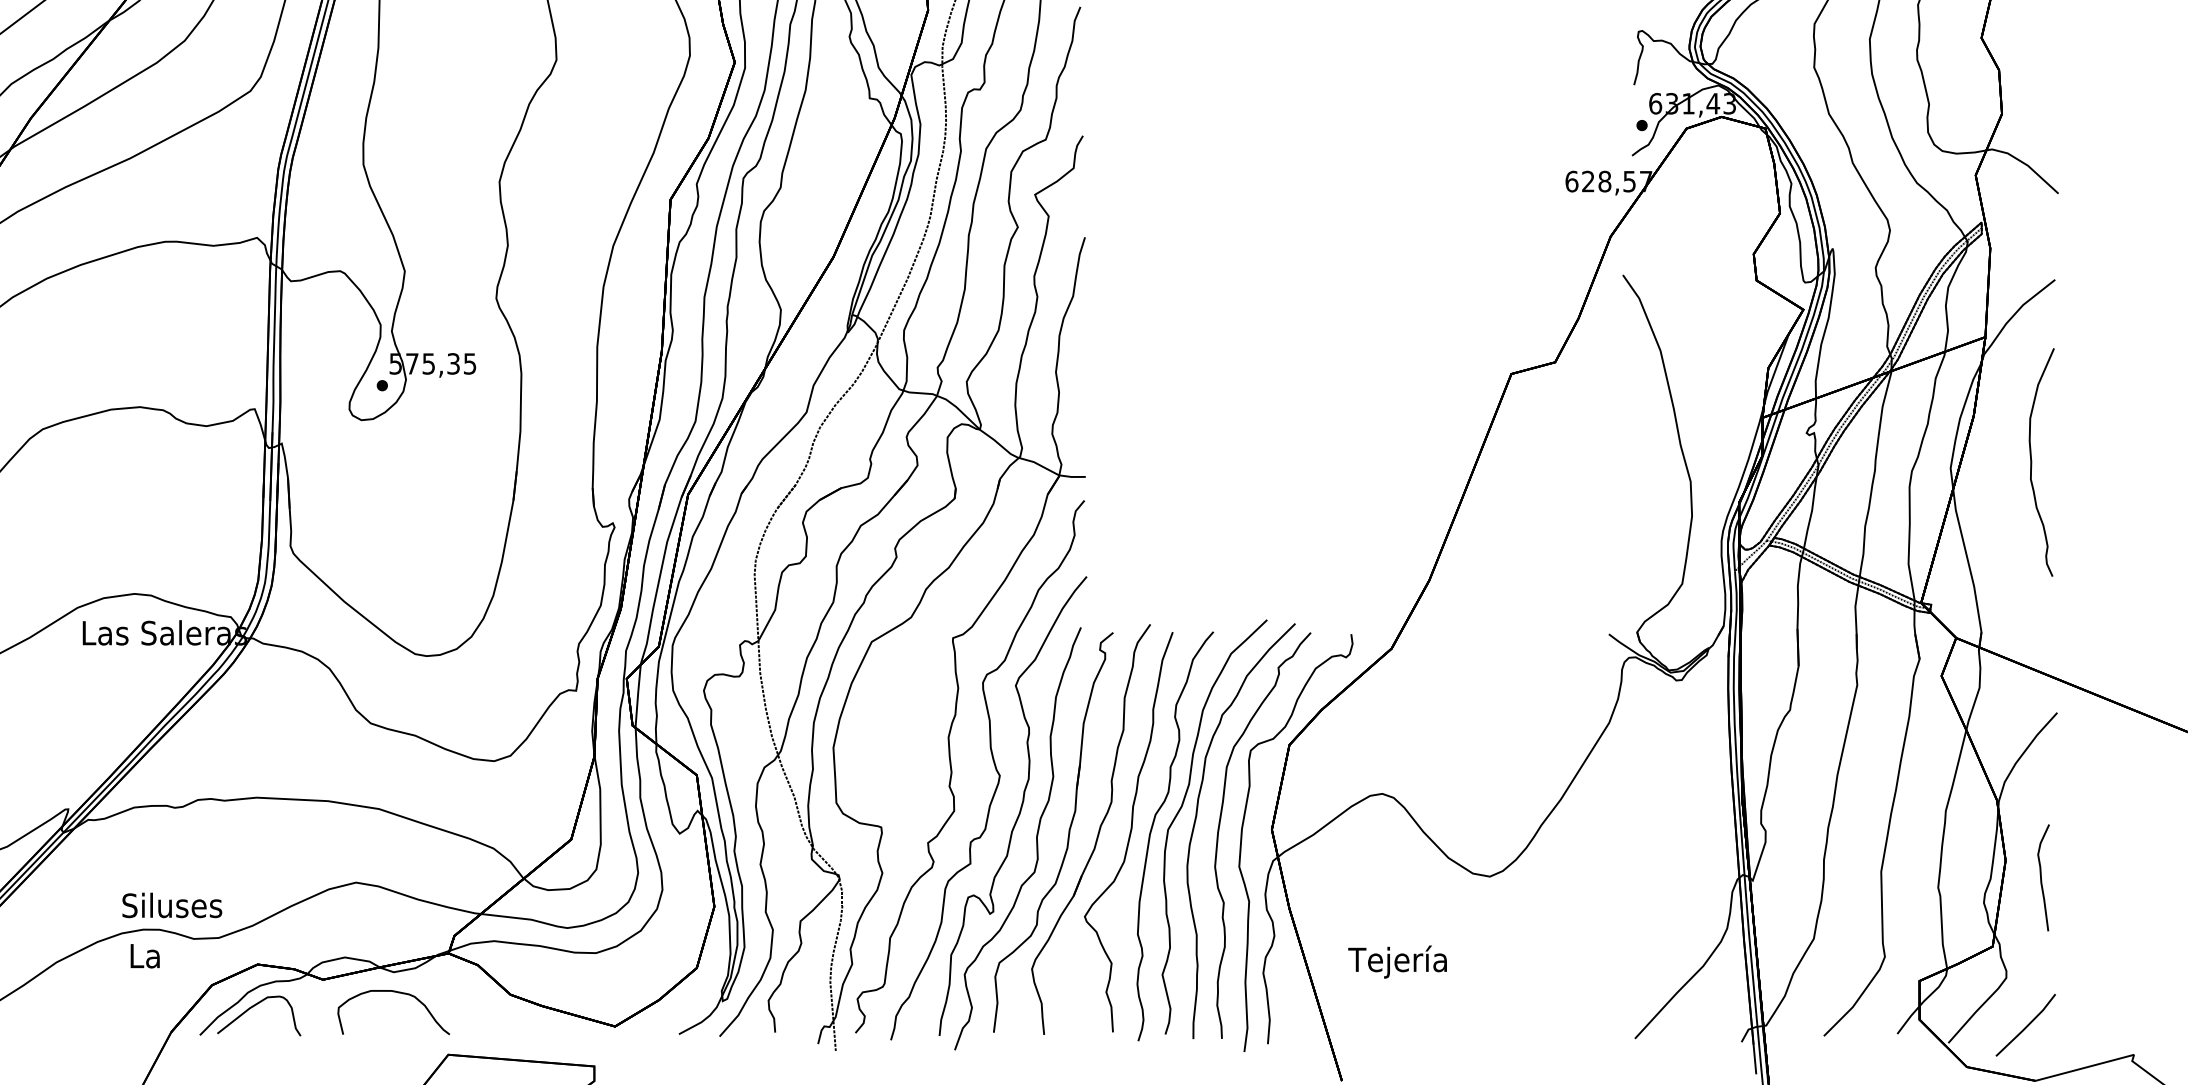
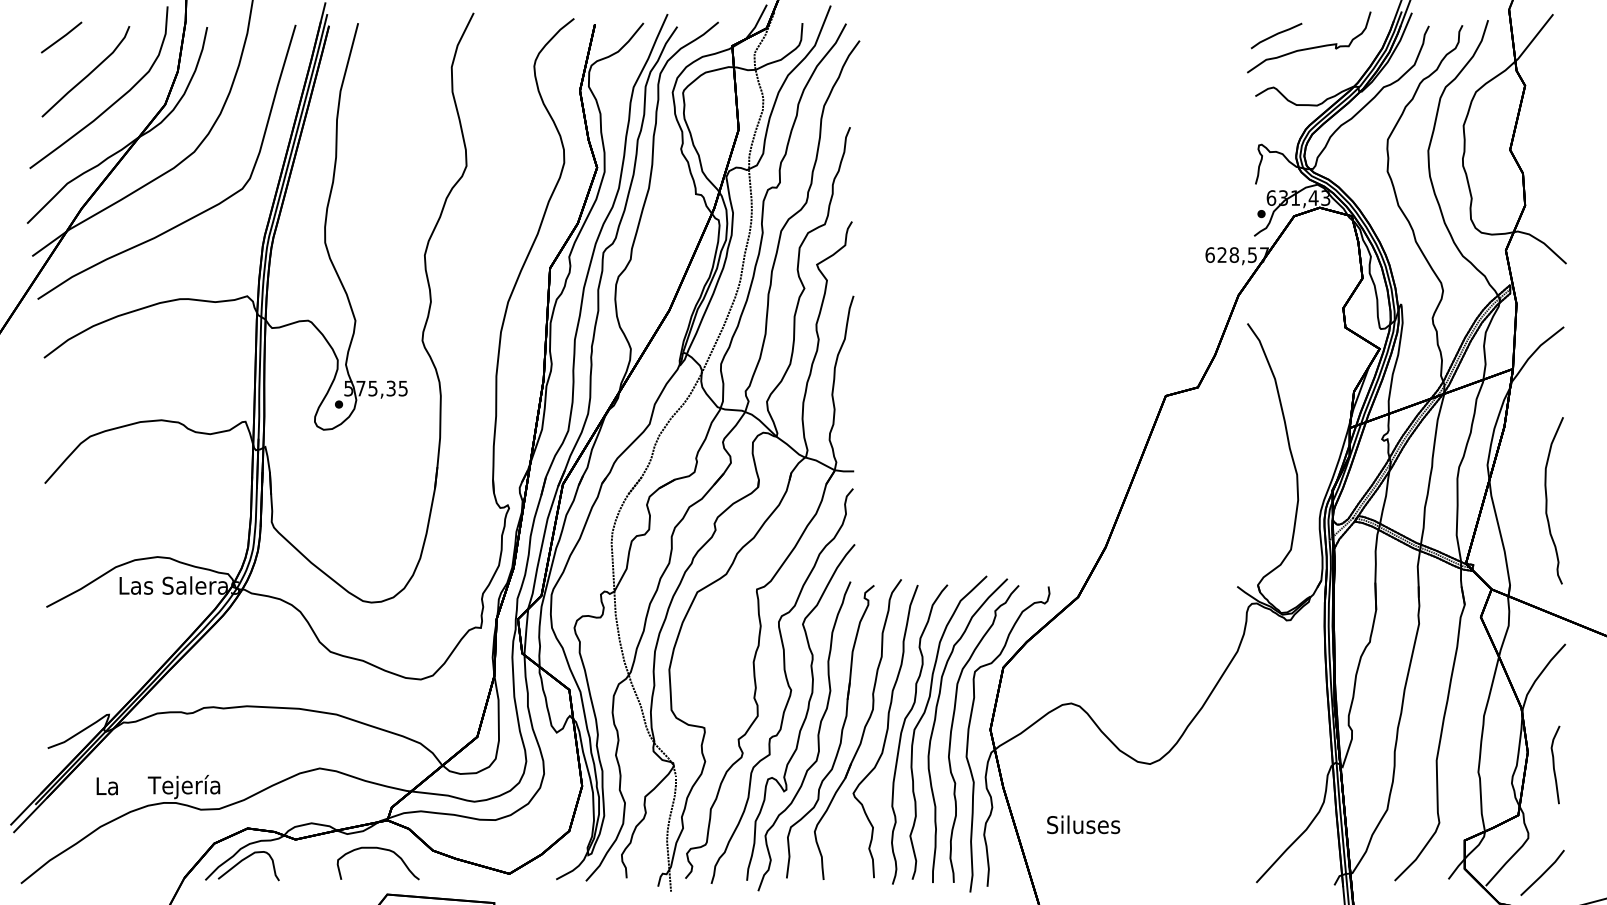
part: (2040, 462) -> (1553, 500), moved
text: (171, 907) -> (184, 786), Siluses -> Tejería
text: (144, 956) -> (106, 786), moved
text: (1398, 961) -> (1083, 826), Tejería -> Siluses
curve: (395, 993) -> (379, 849), moved

